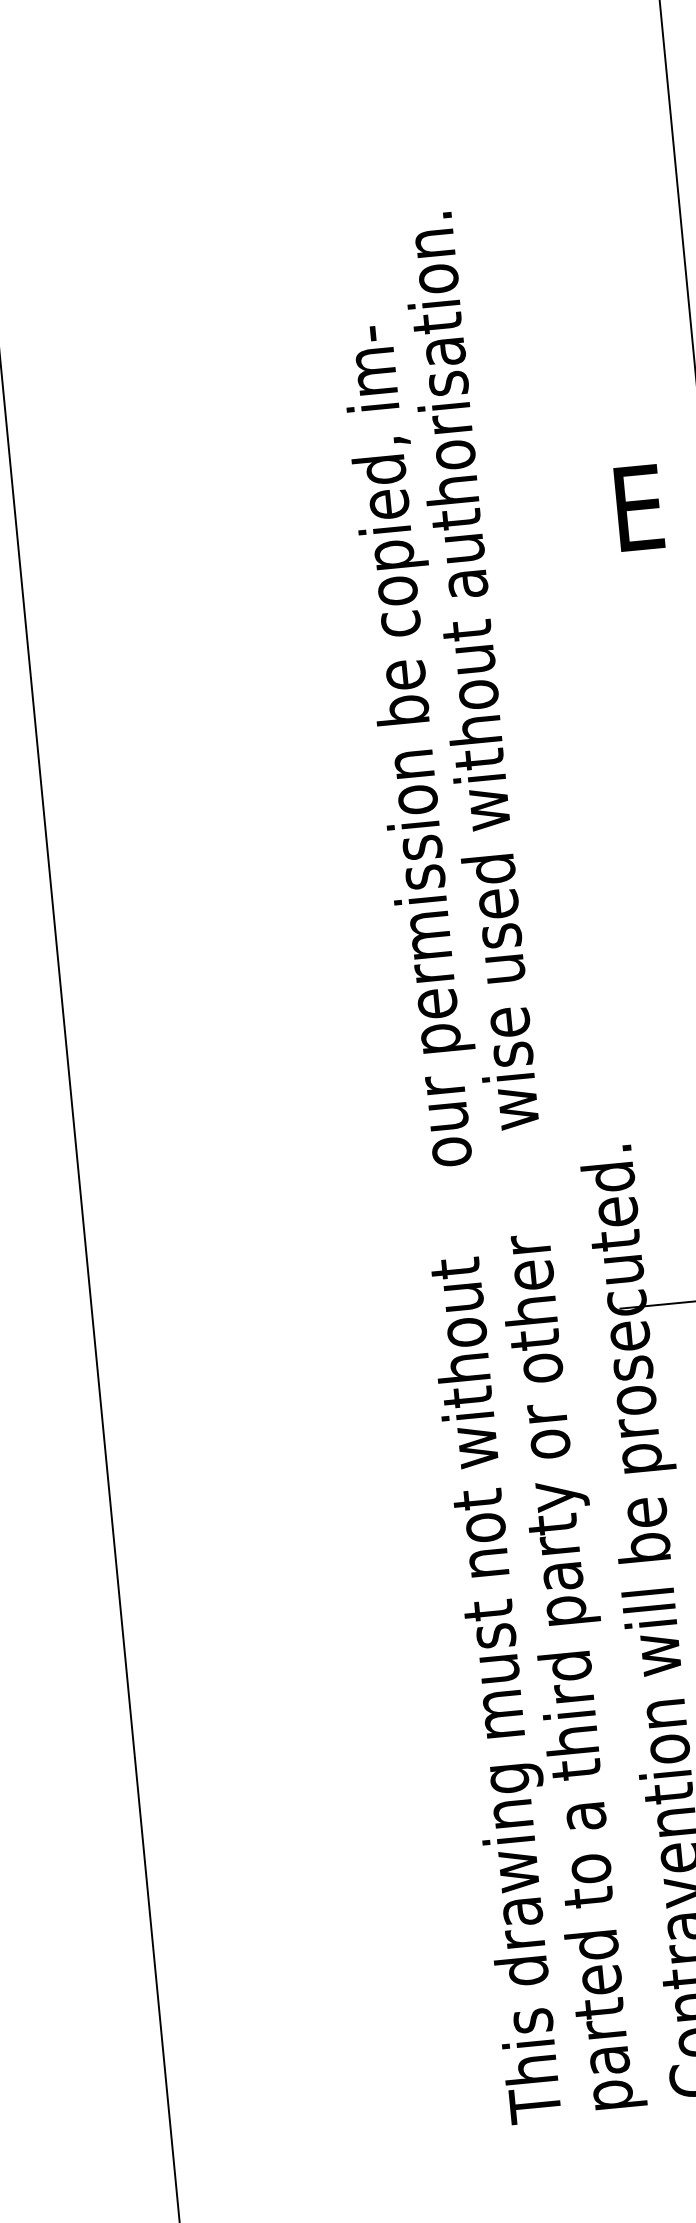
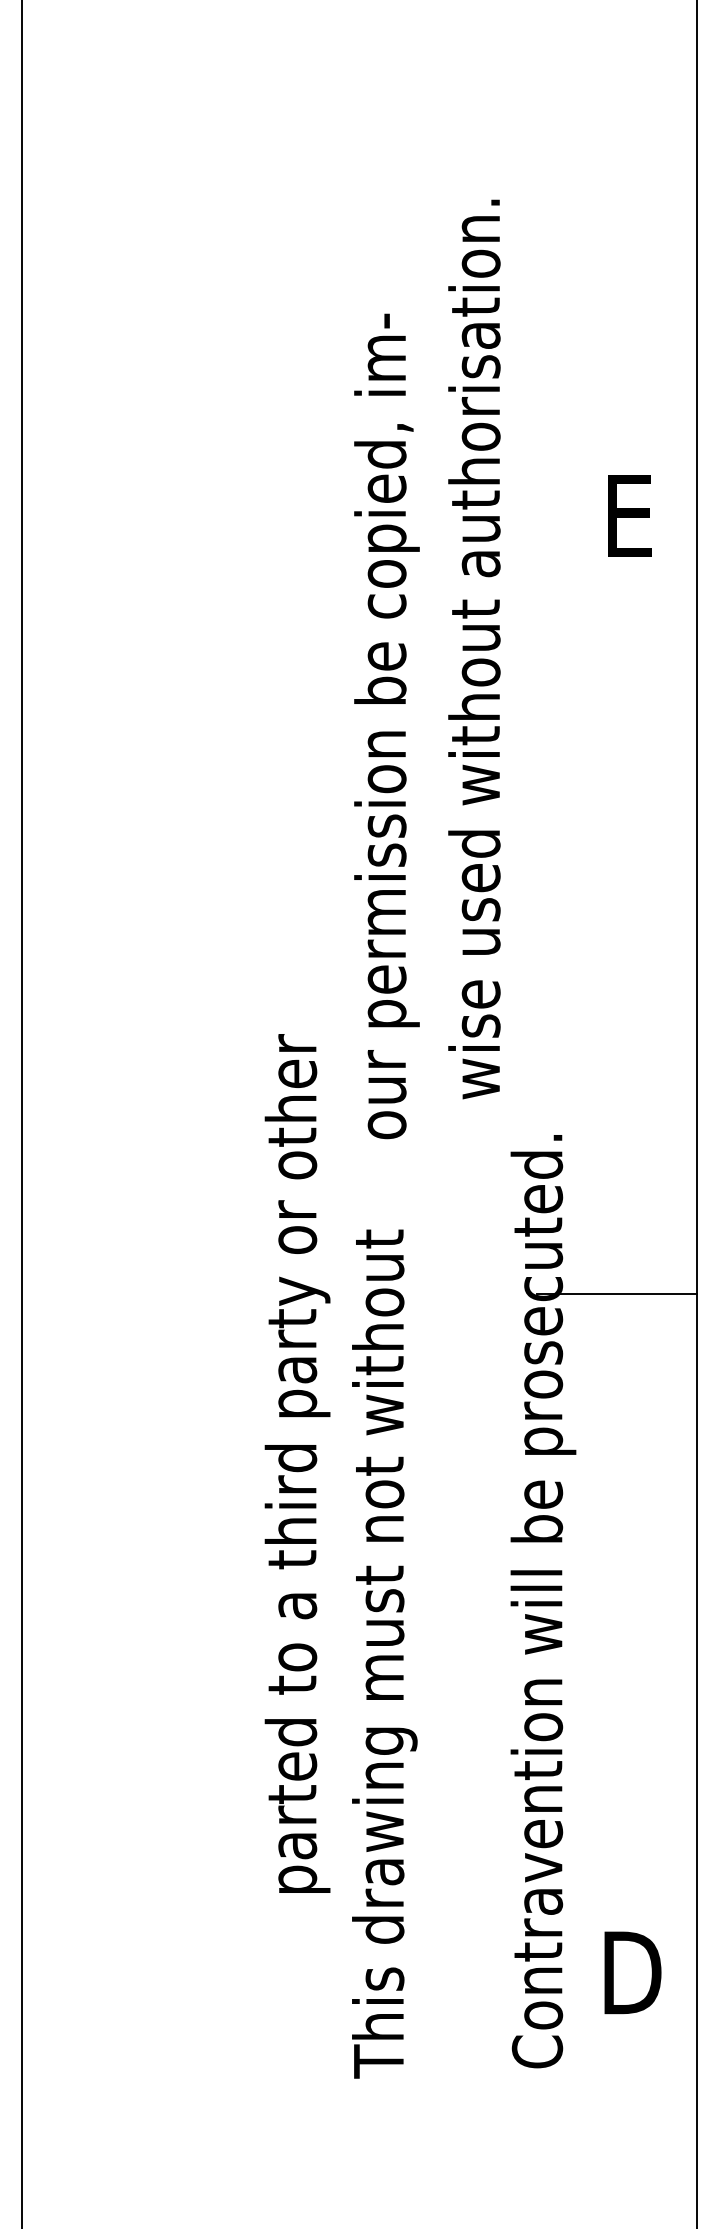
text: (469, 671) -> (474, 649), moved
text: (572, 1671) -> (297, 1463), moved

